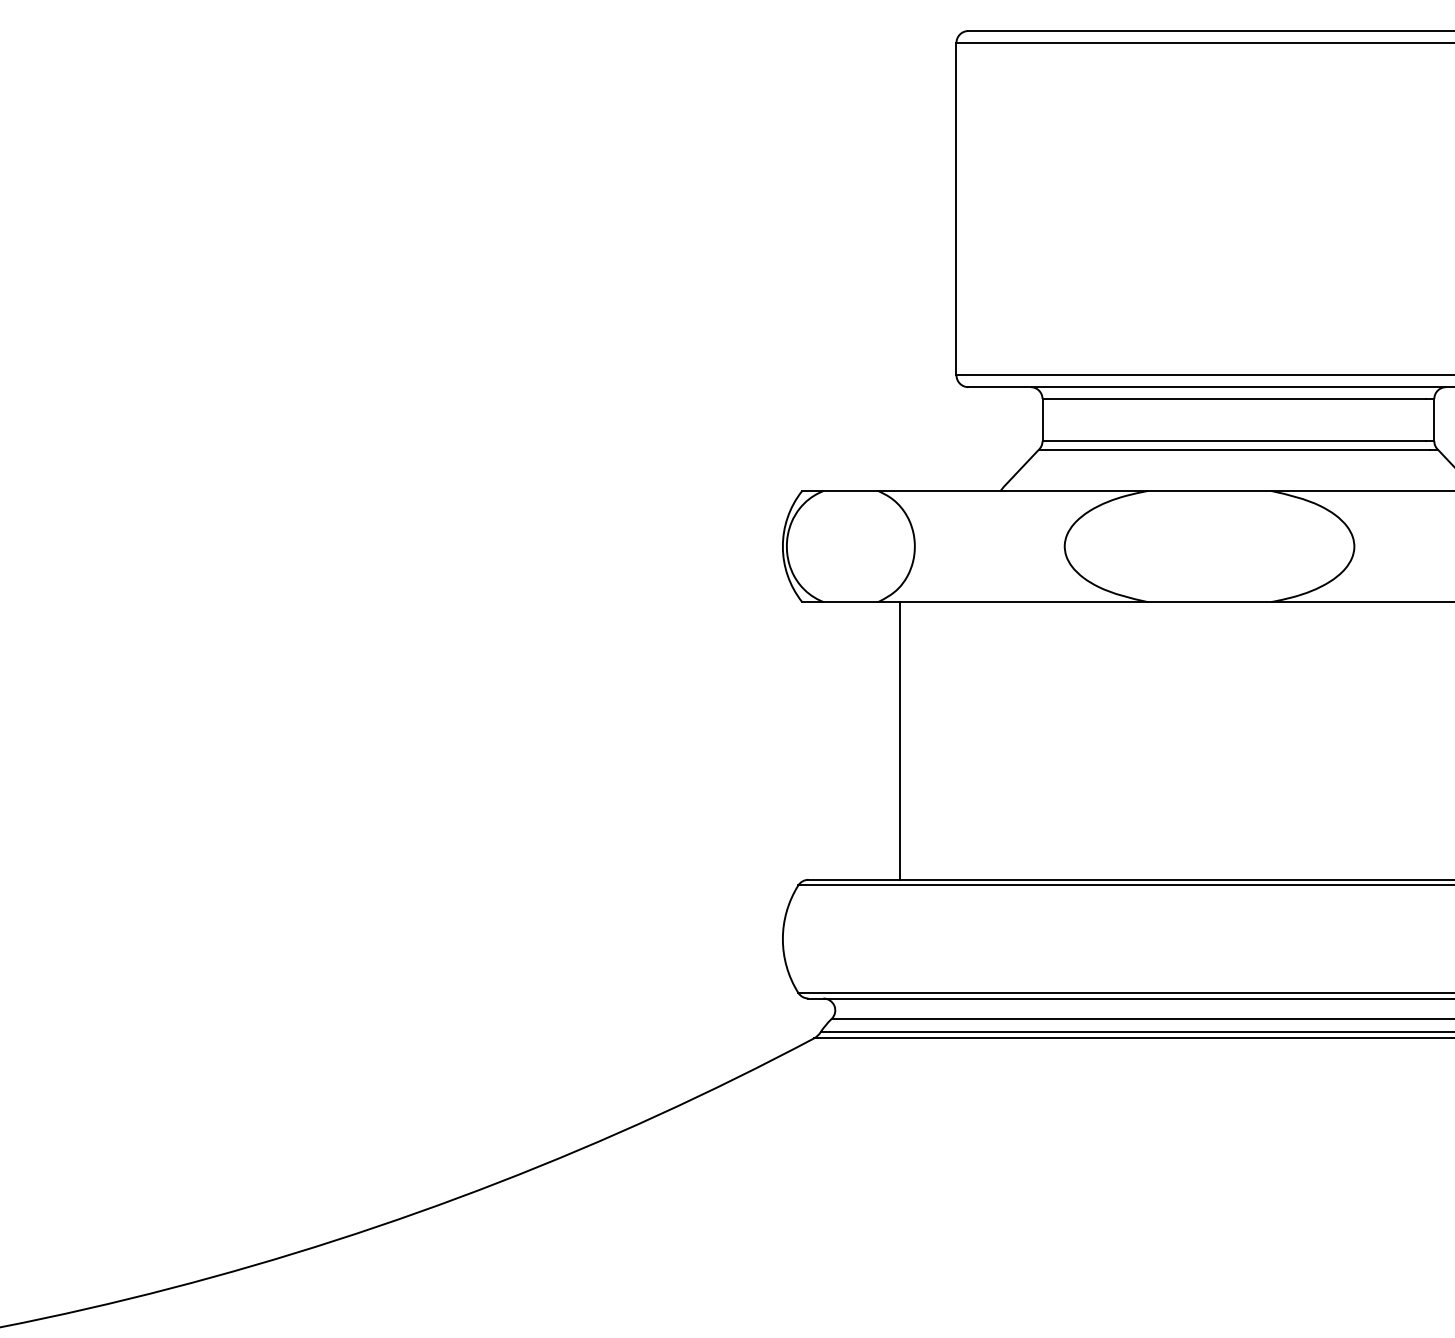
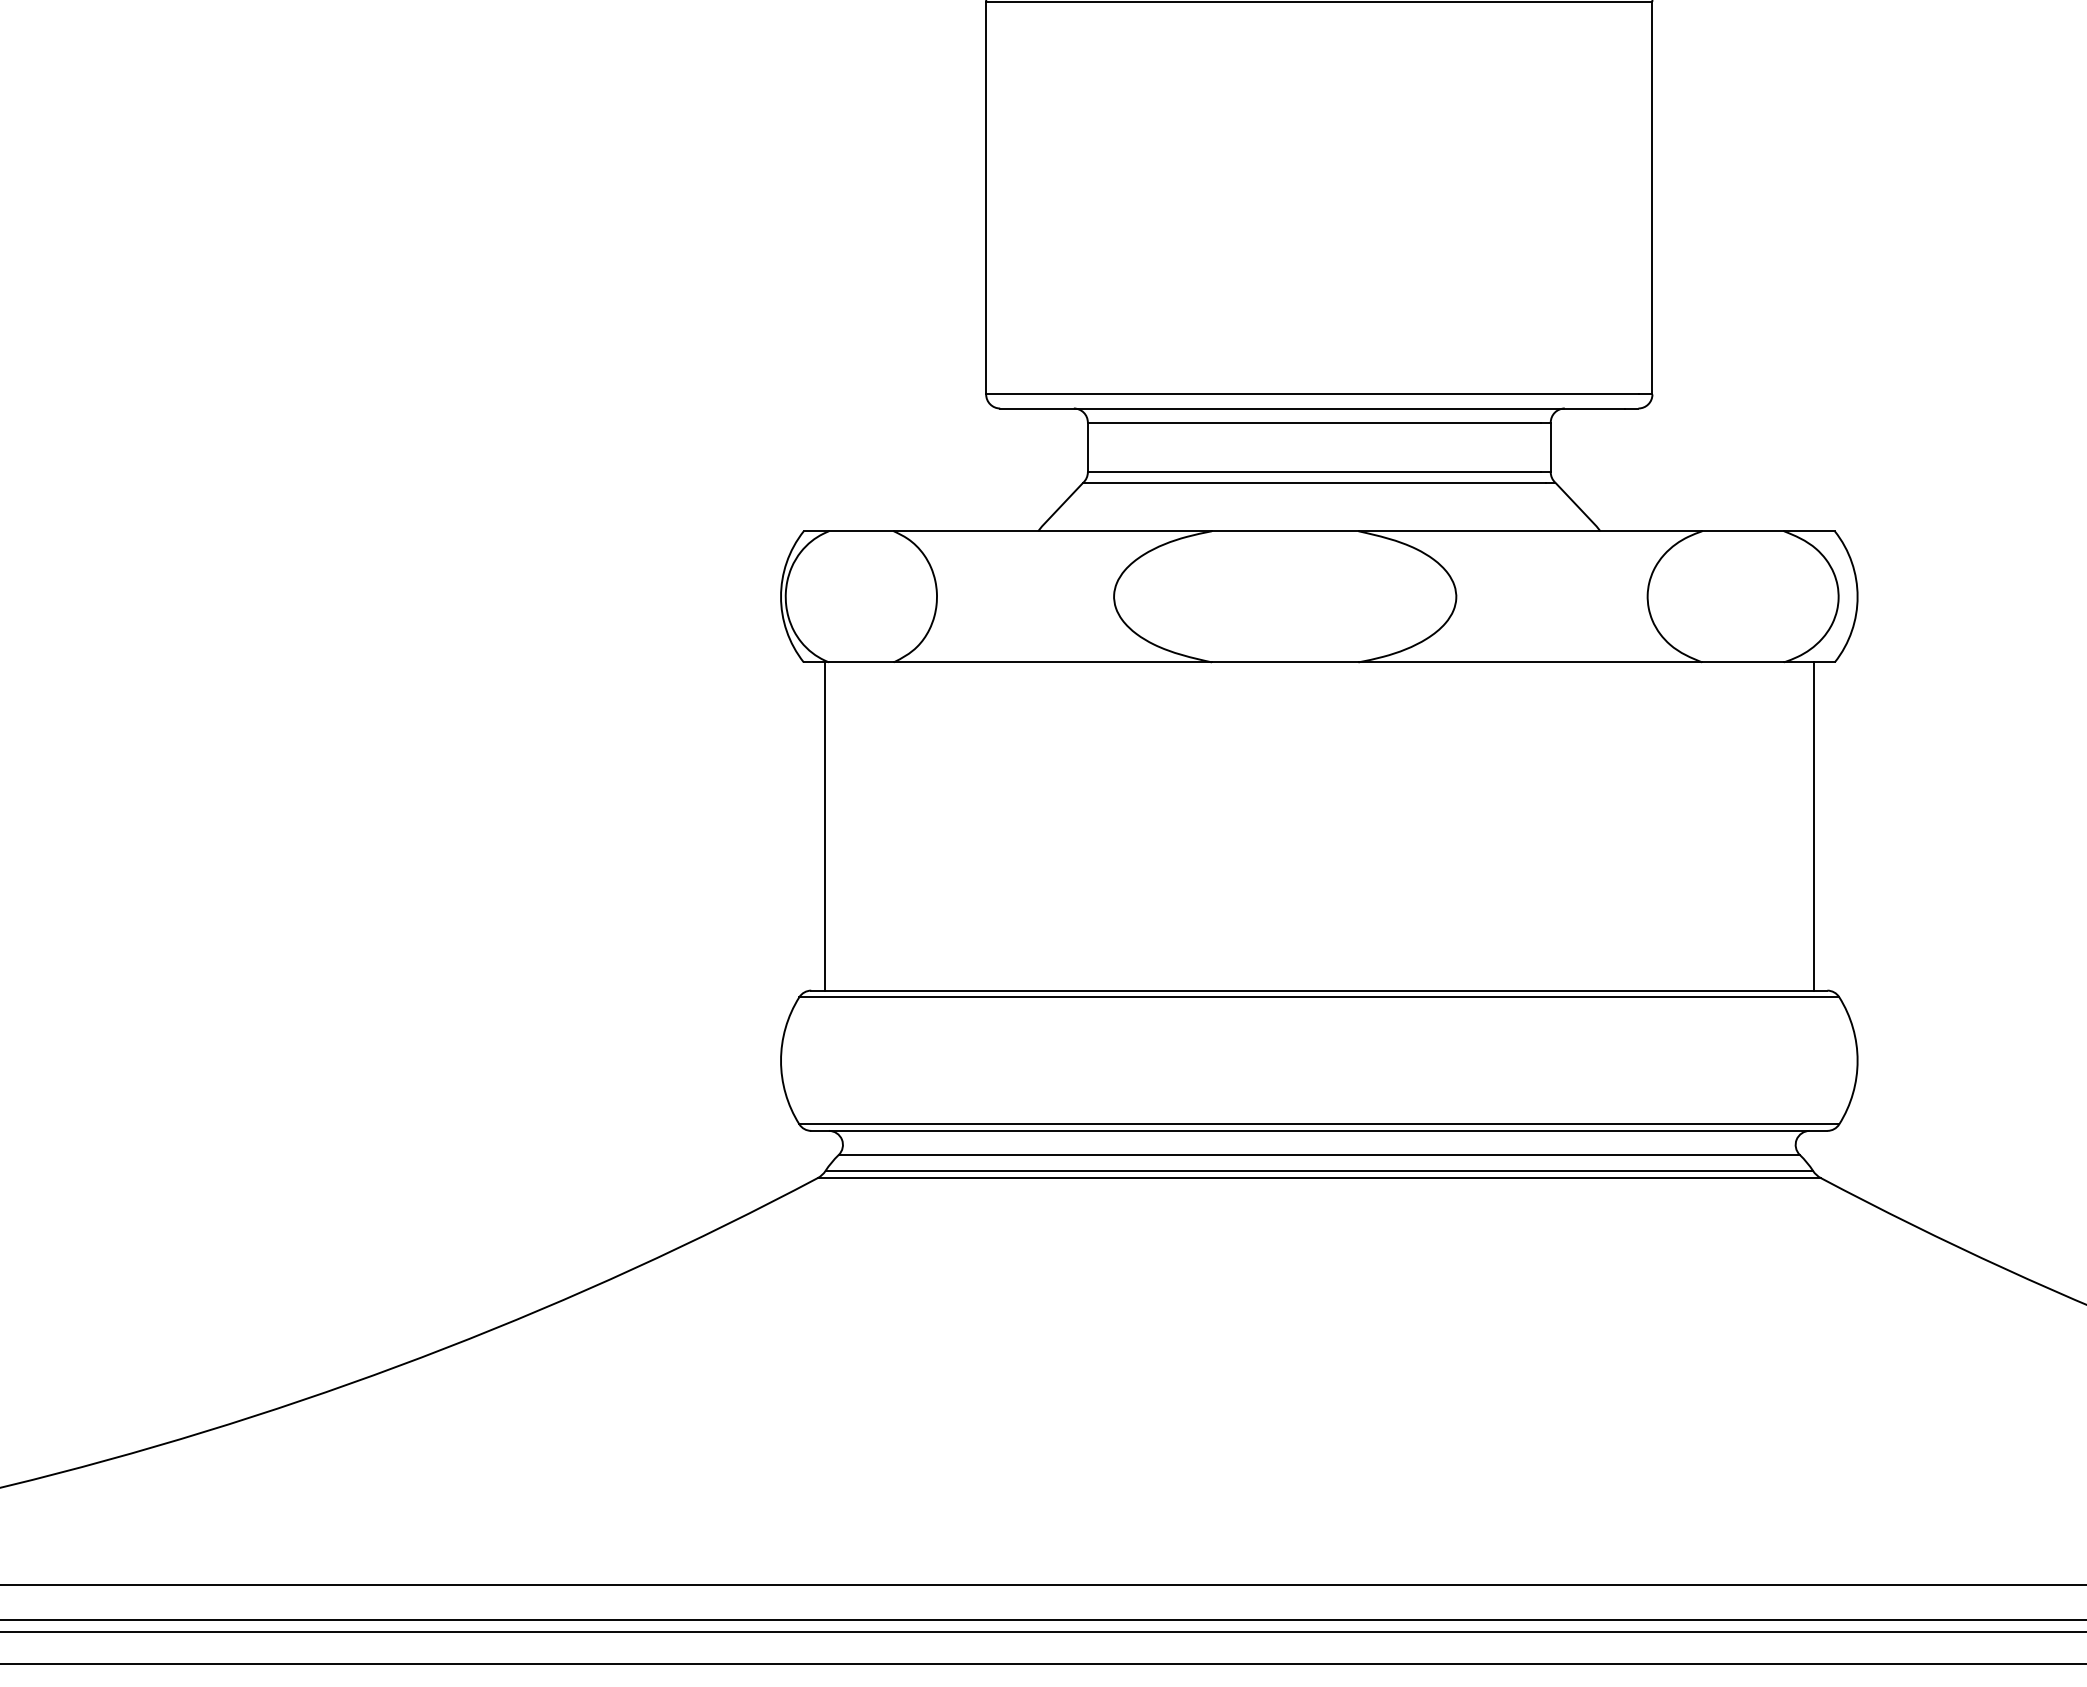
line: (900, 740) -> (824, 826), moved

